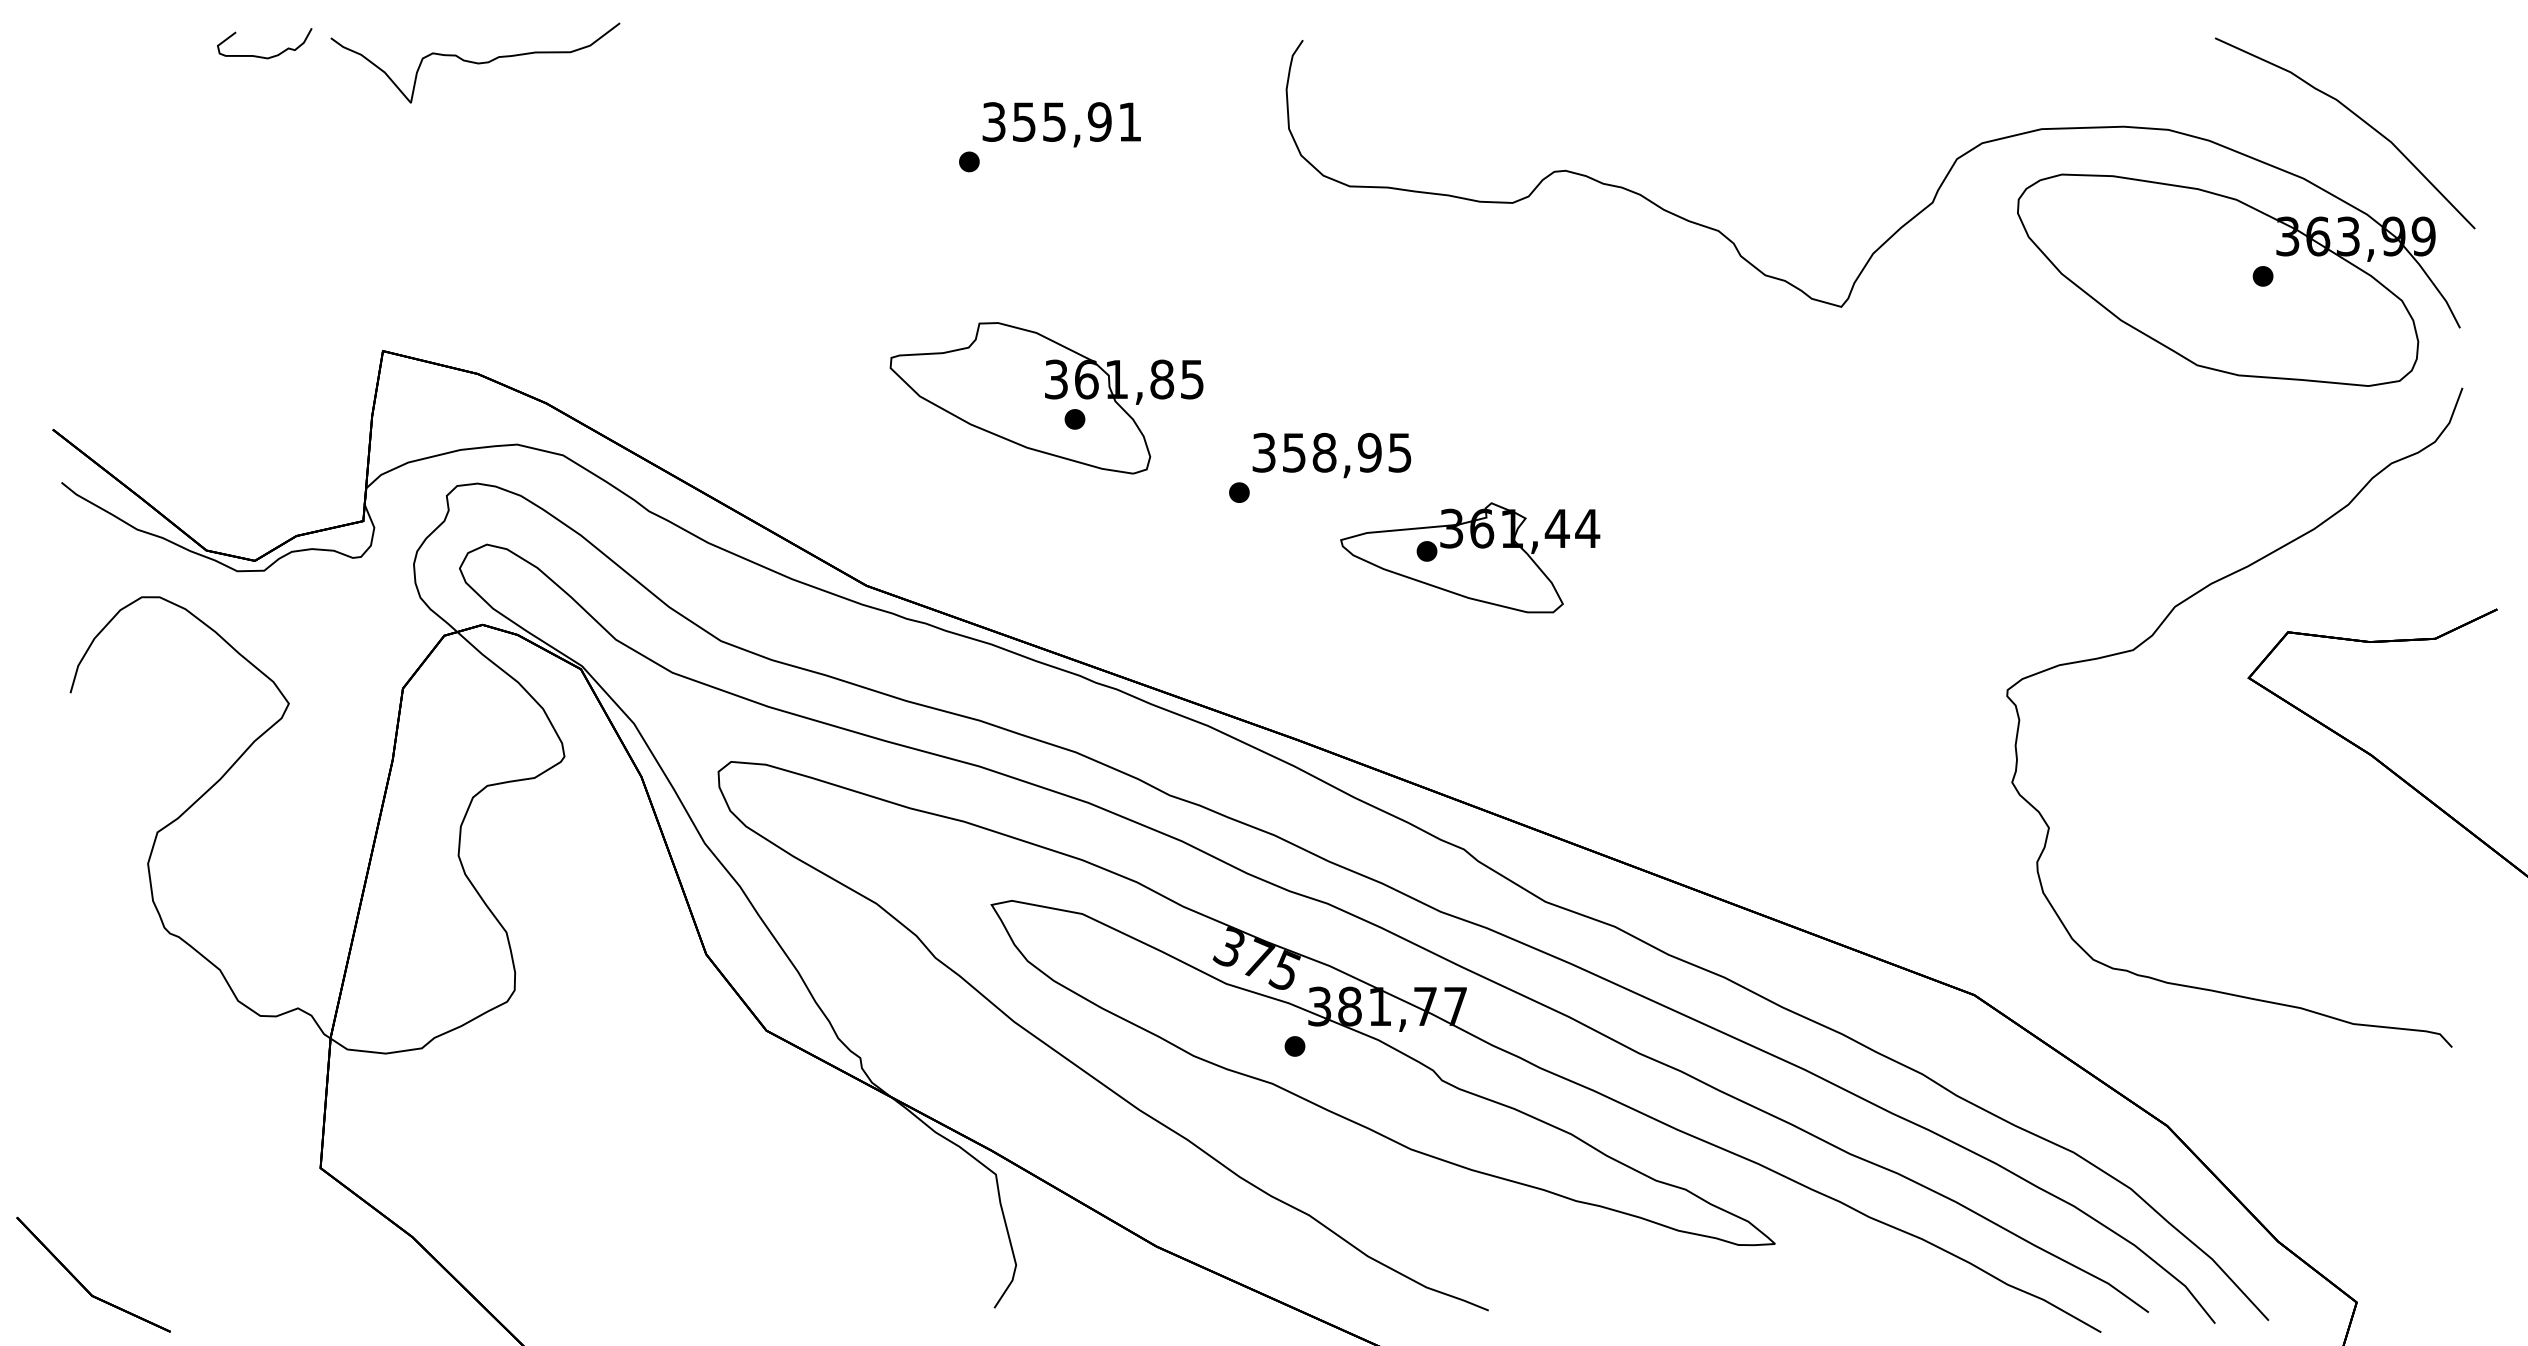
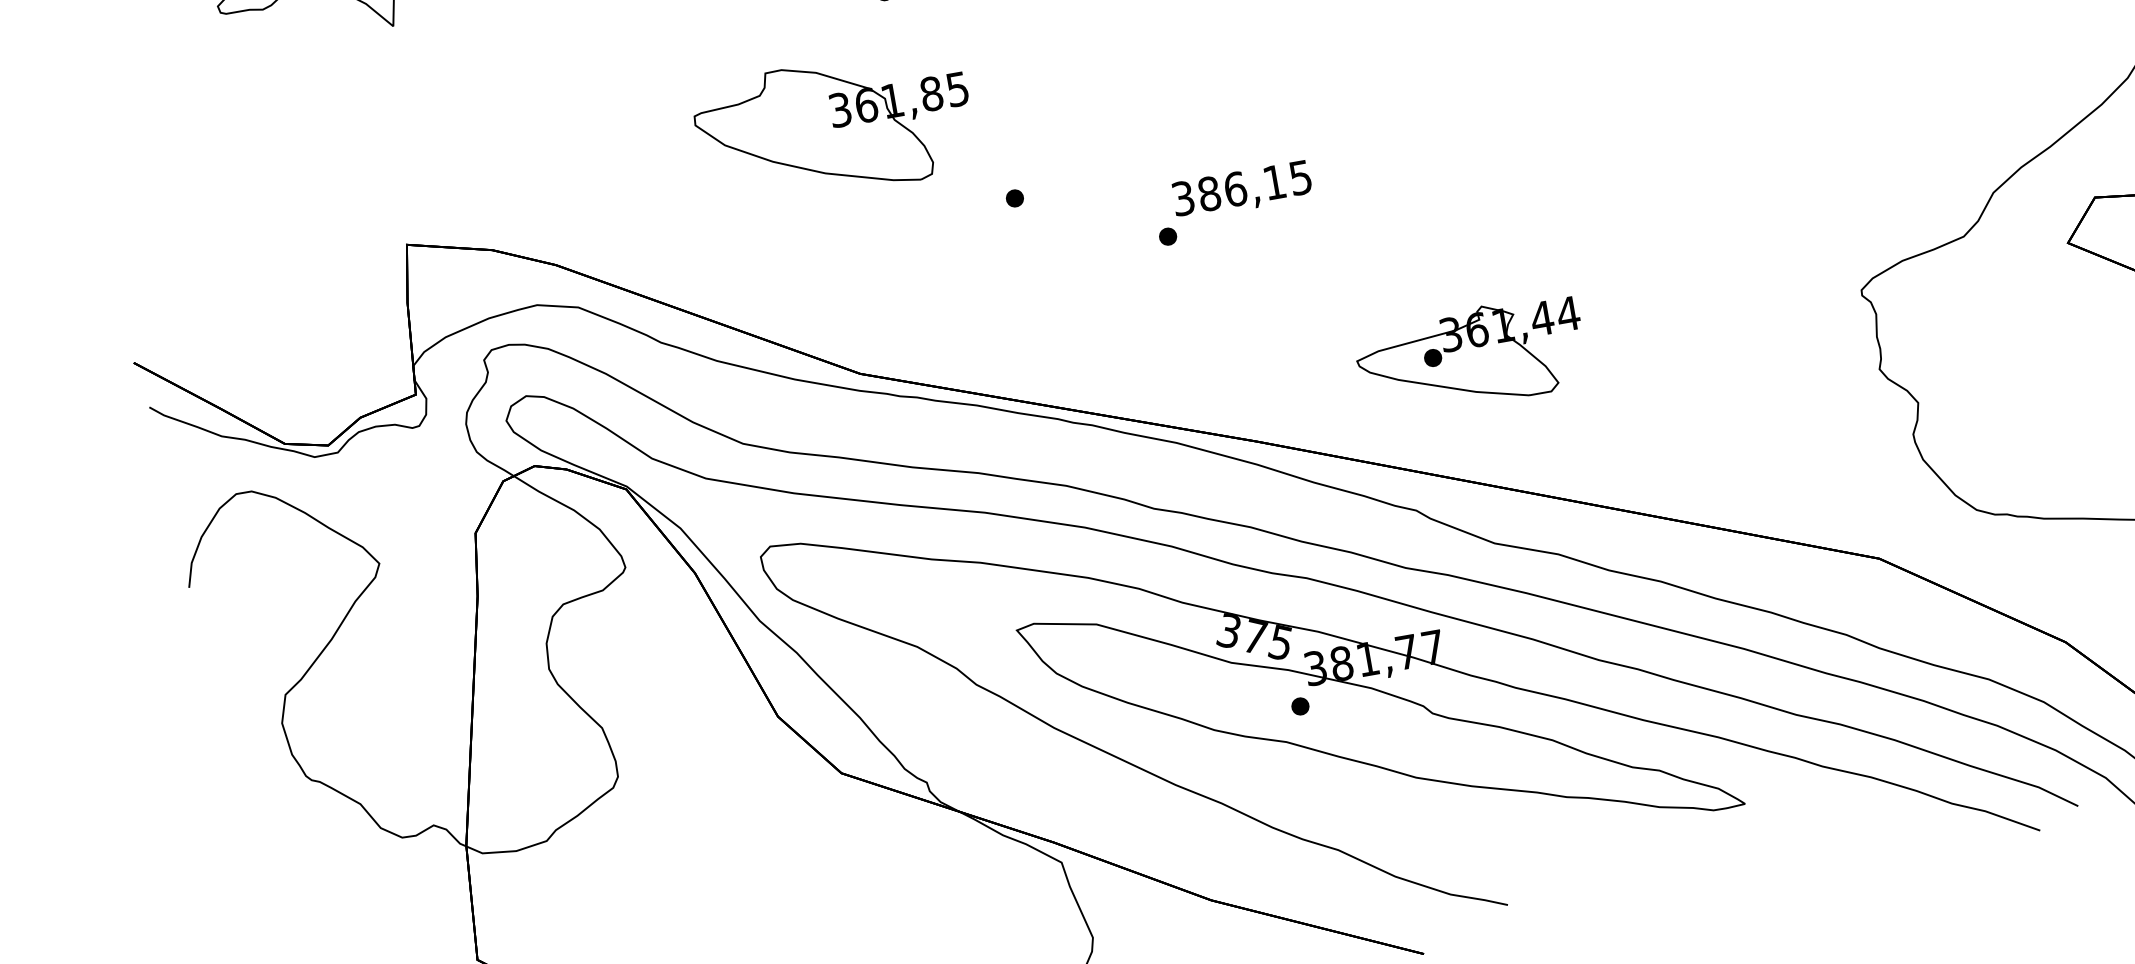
part: (1046, 398) -> (834, 127), moved
text: (1331, 452) -> (1241, 187), 358,95 -> 386,15
part: (1470, 557) -> (1471, 356), moved

